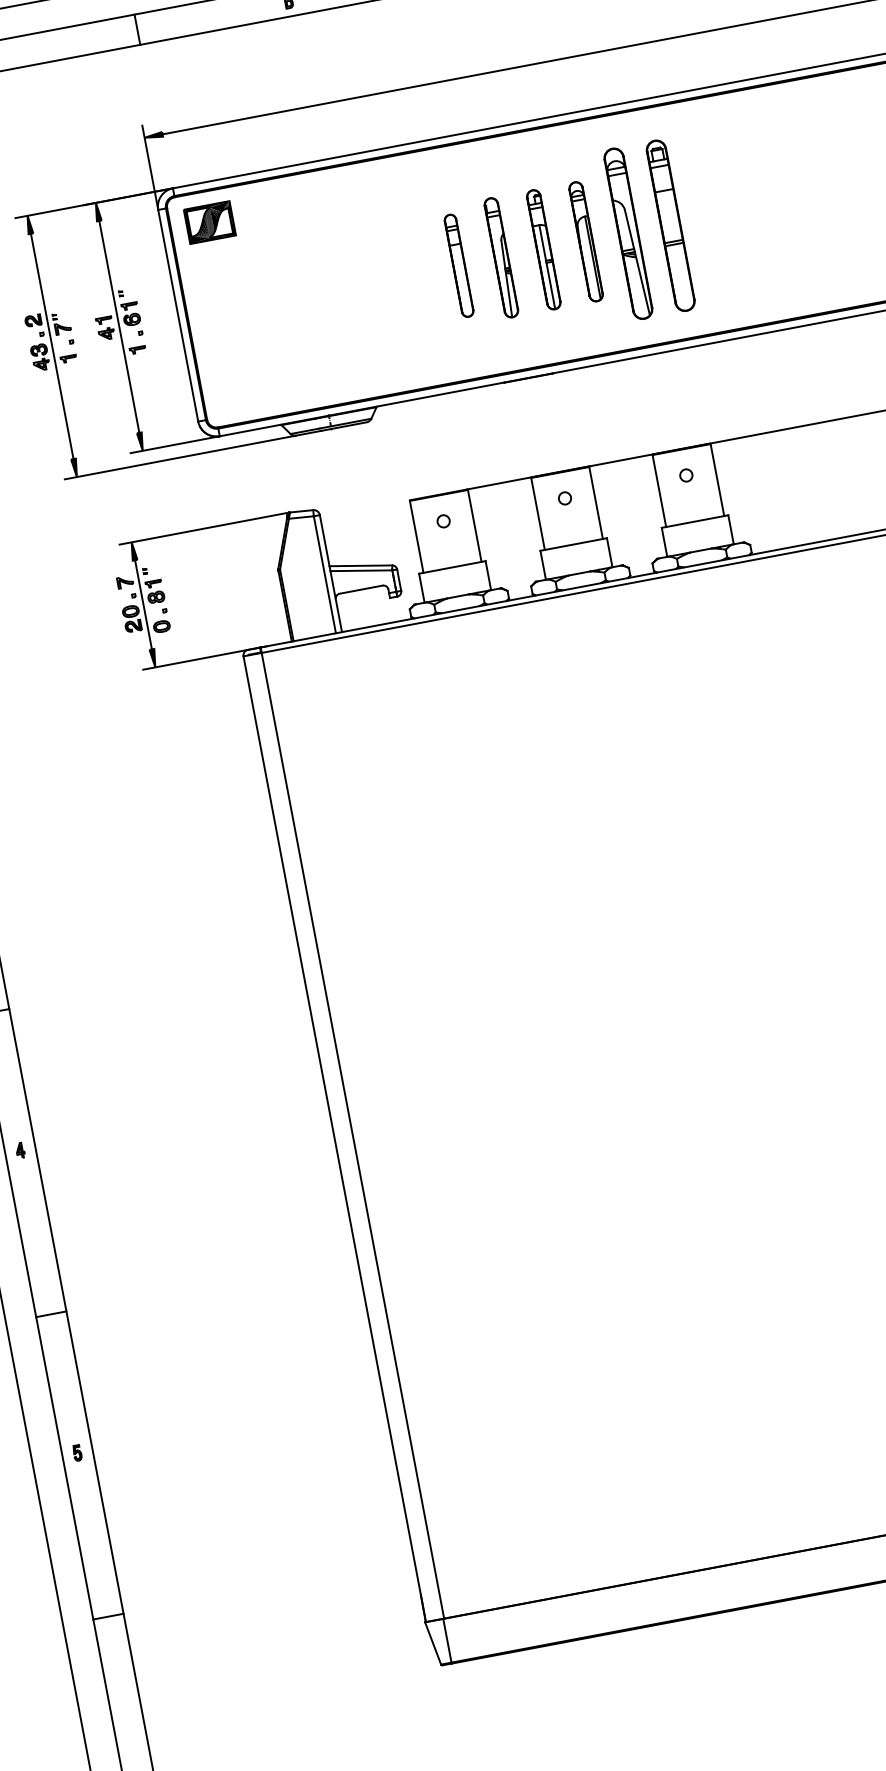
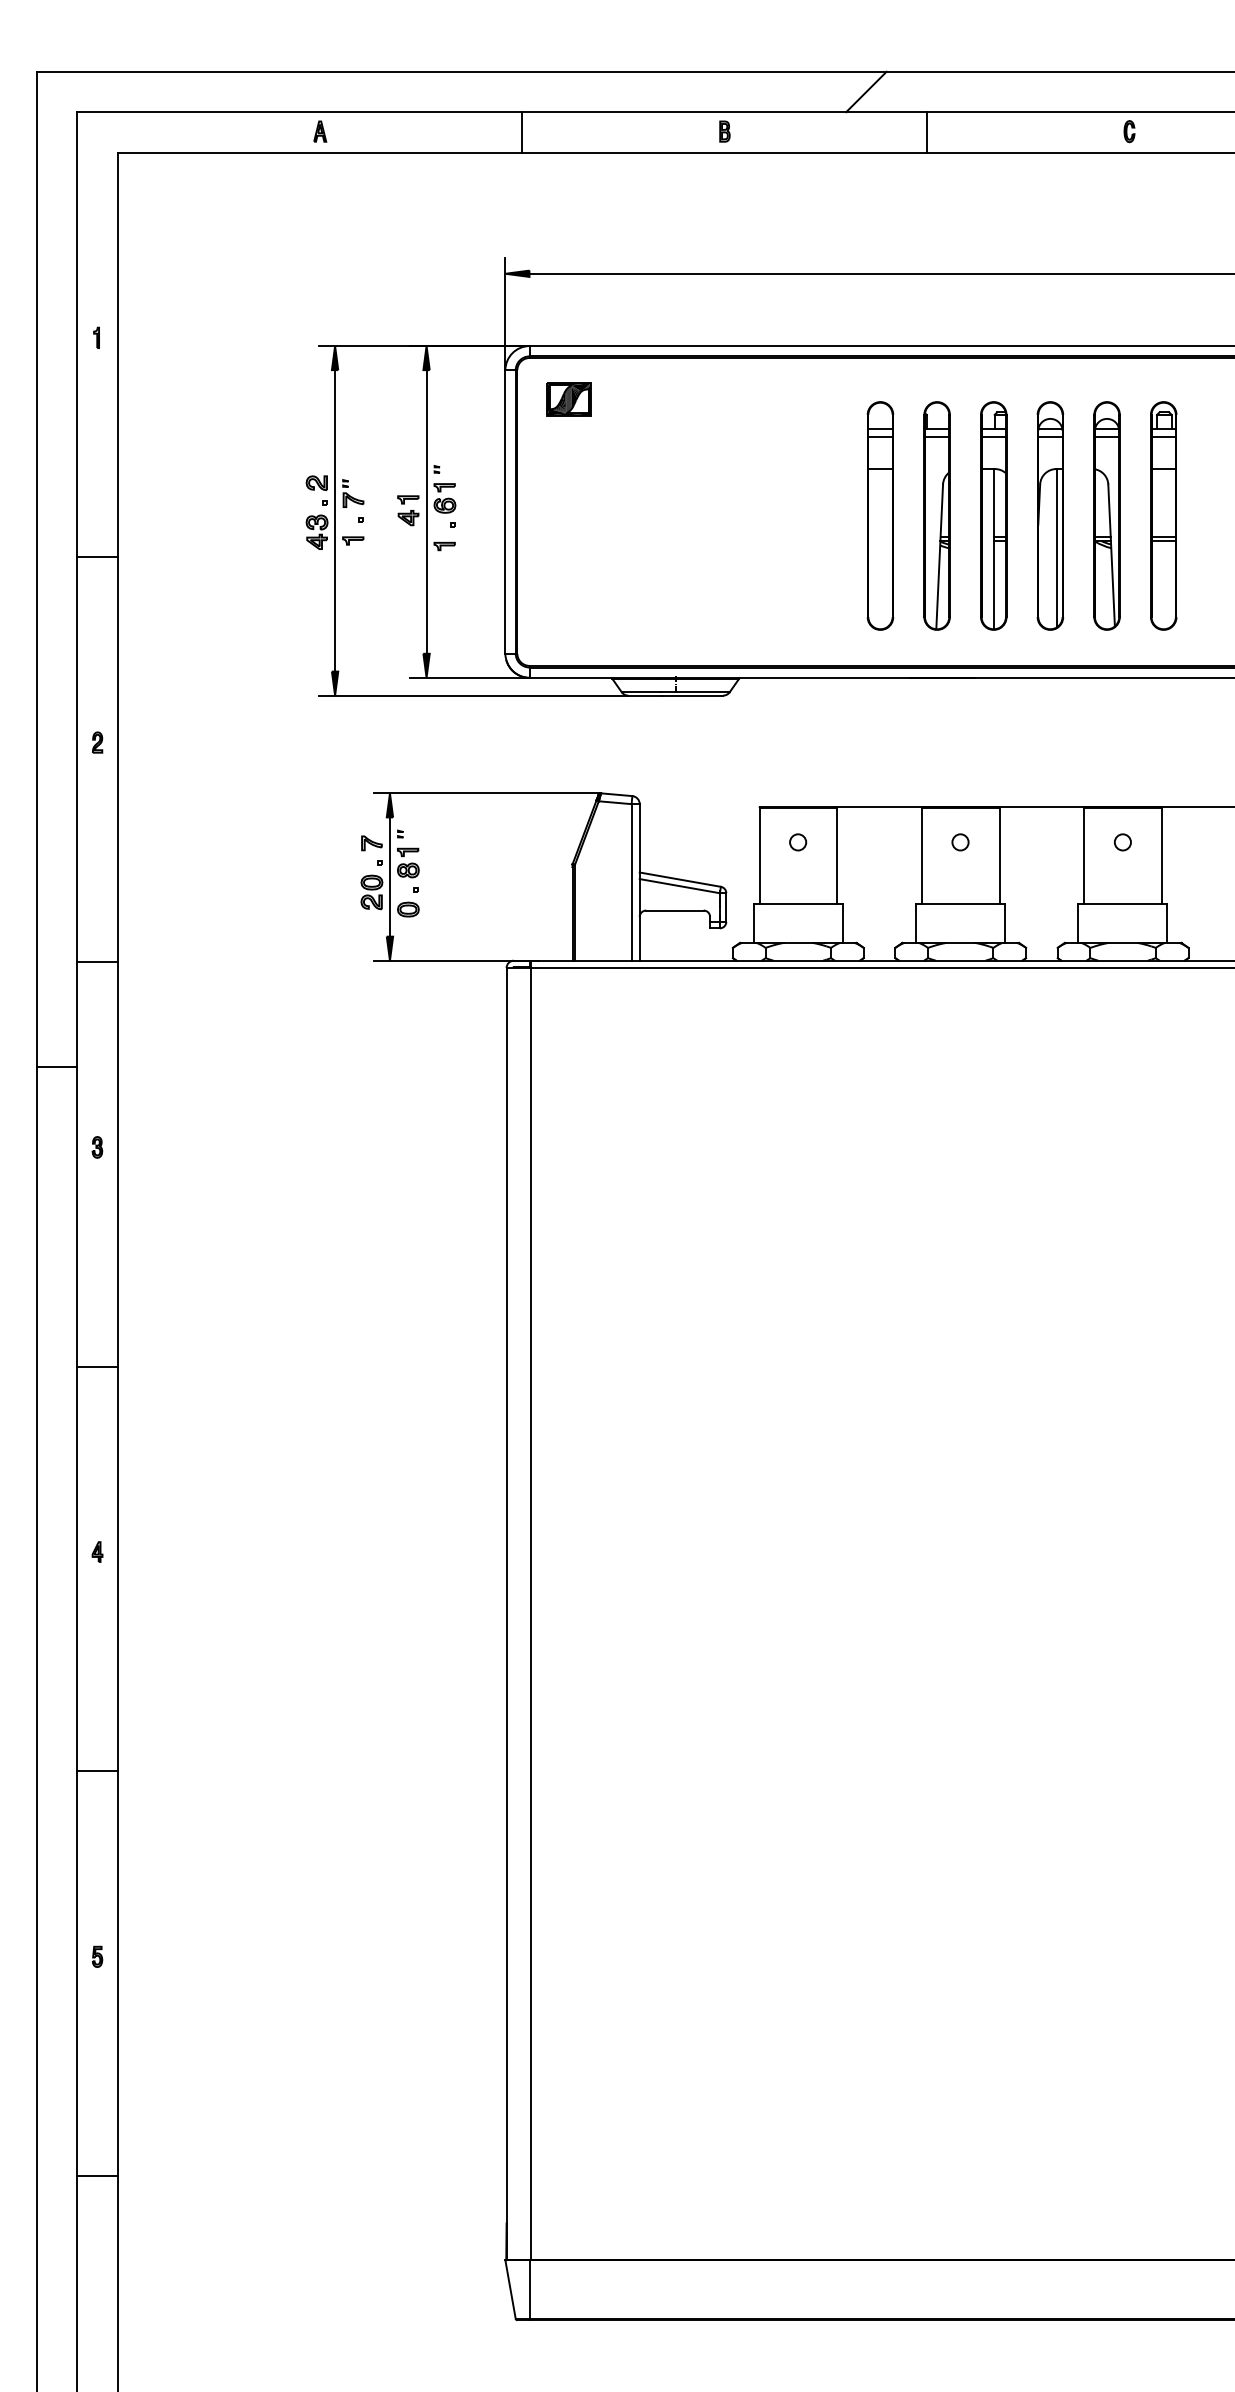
part: (209, 222) -> (568, 399), size x0.71
part: (586, 241) -> (1050, 515), size x1.43
part: (543, 249) -> (993, 515), size x1.43
part: (500, 257) -> (936, 515), size x1.43
part: (459, 265) -> (880, 515), size x1.67

